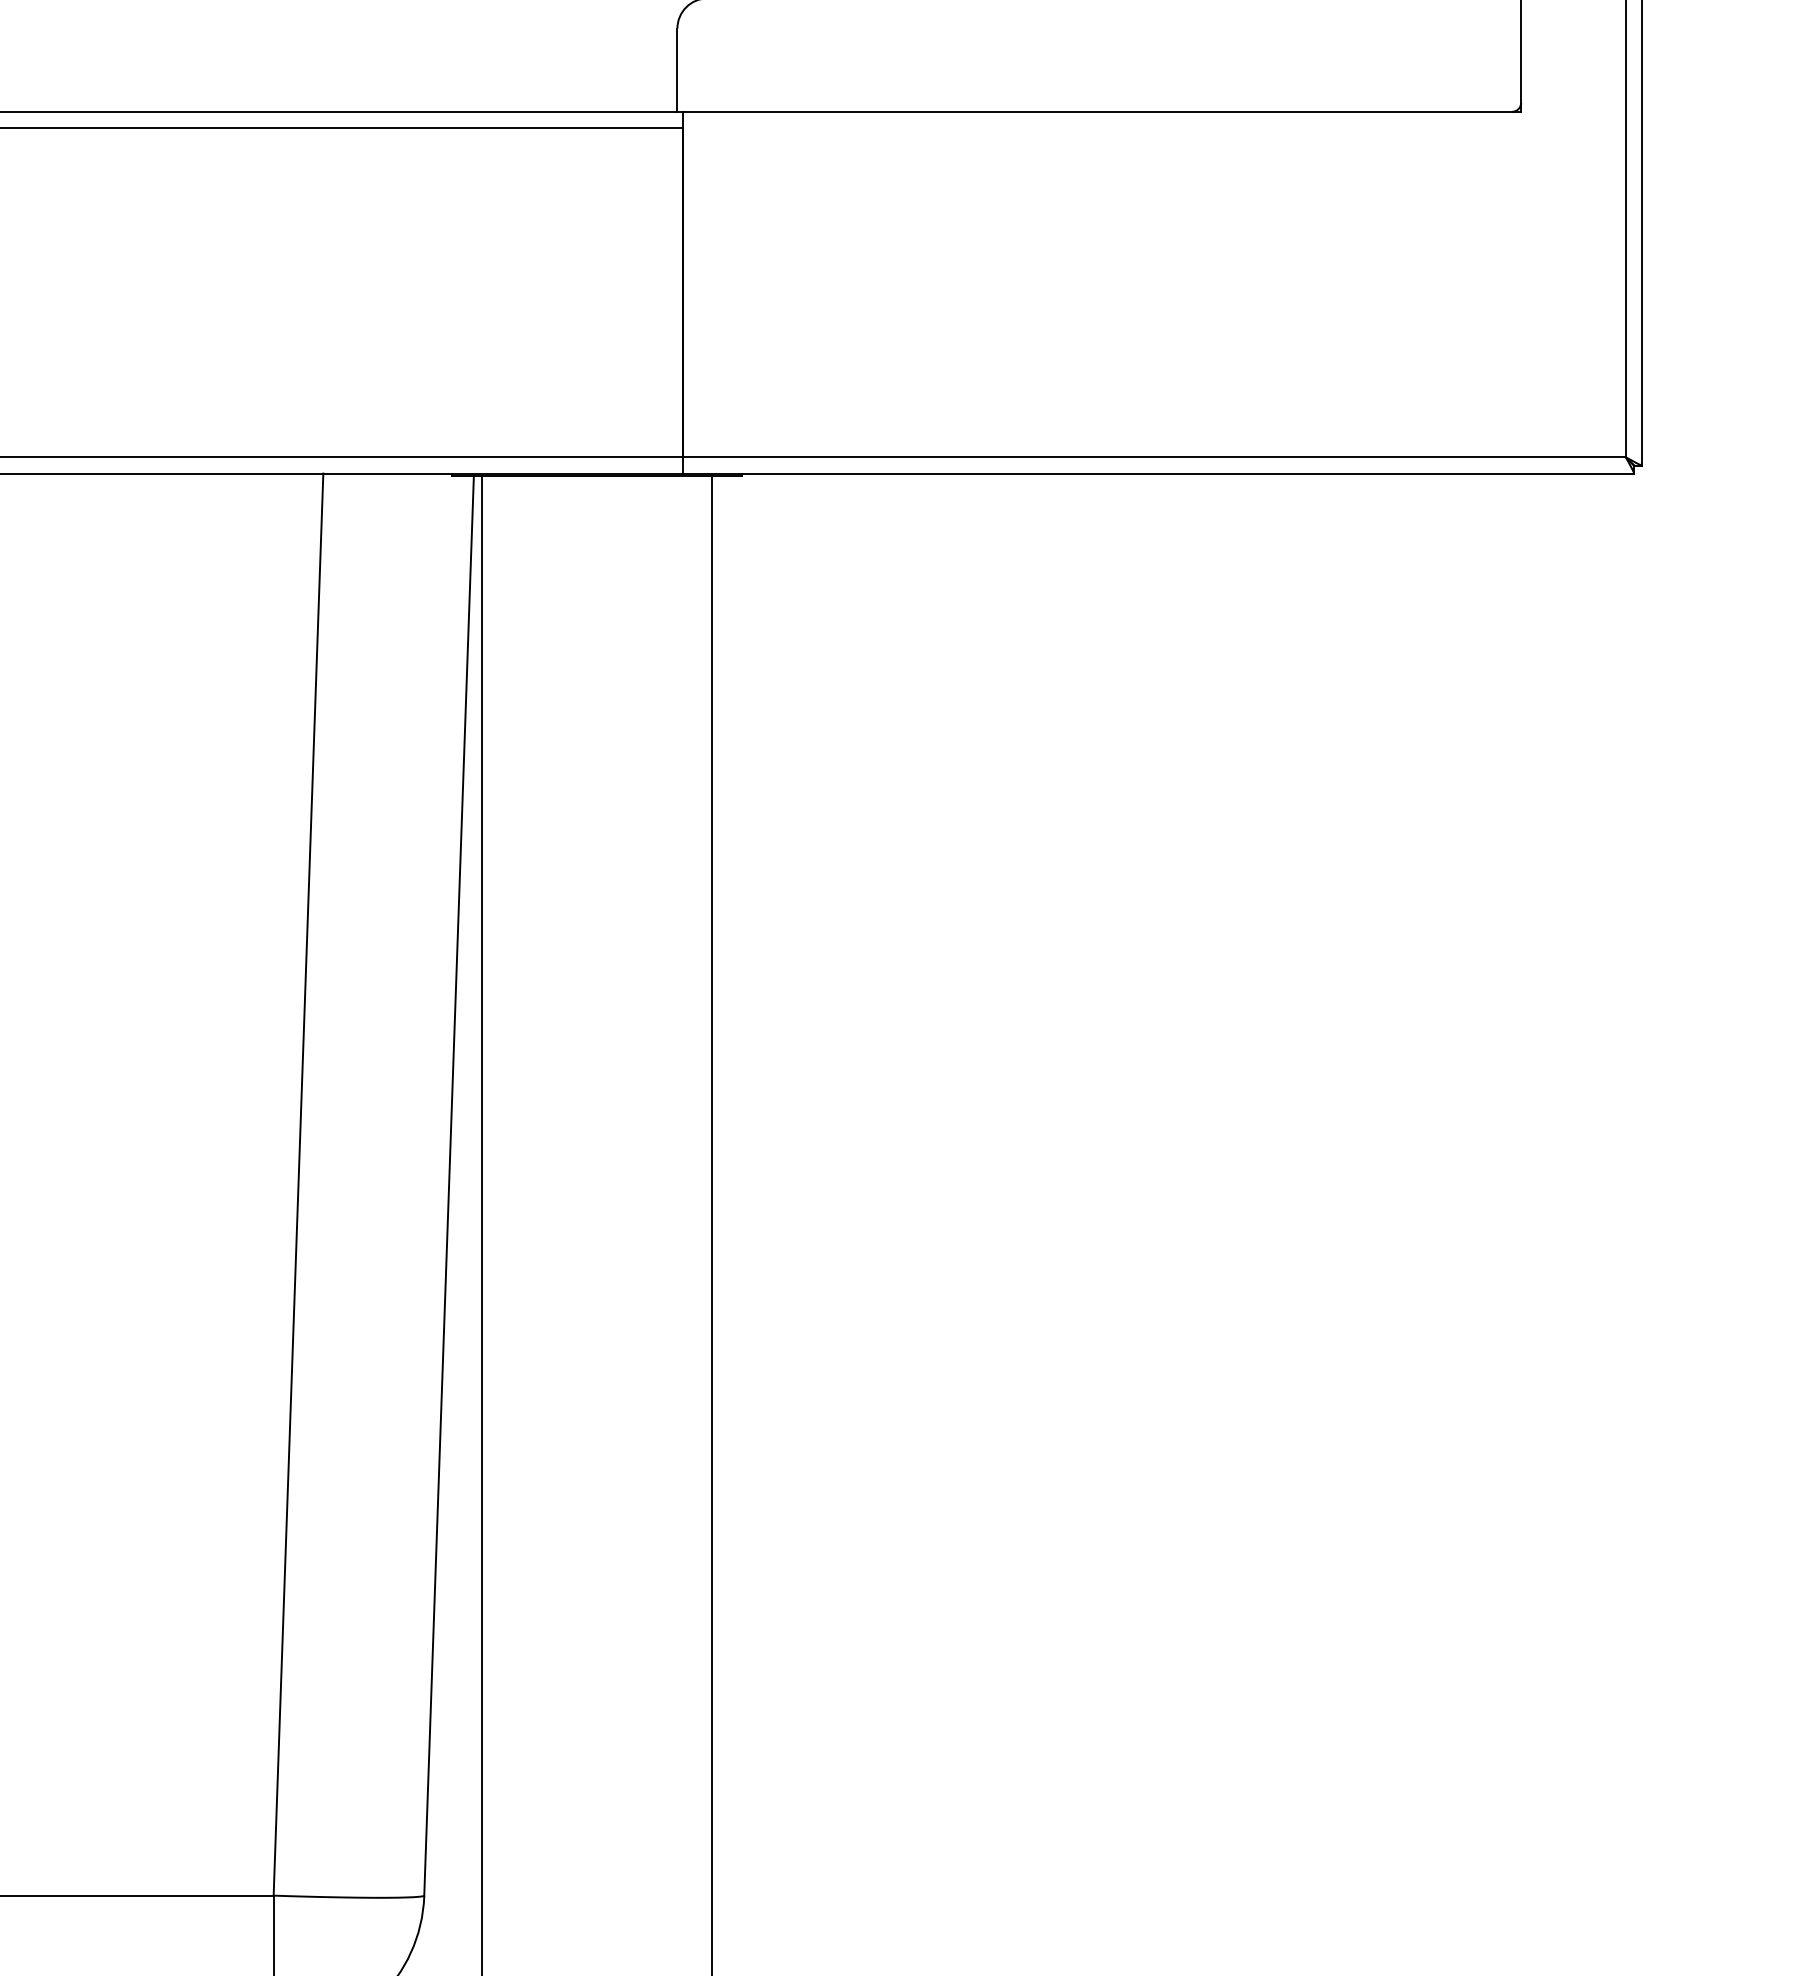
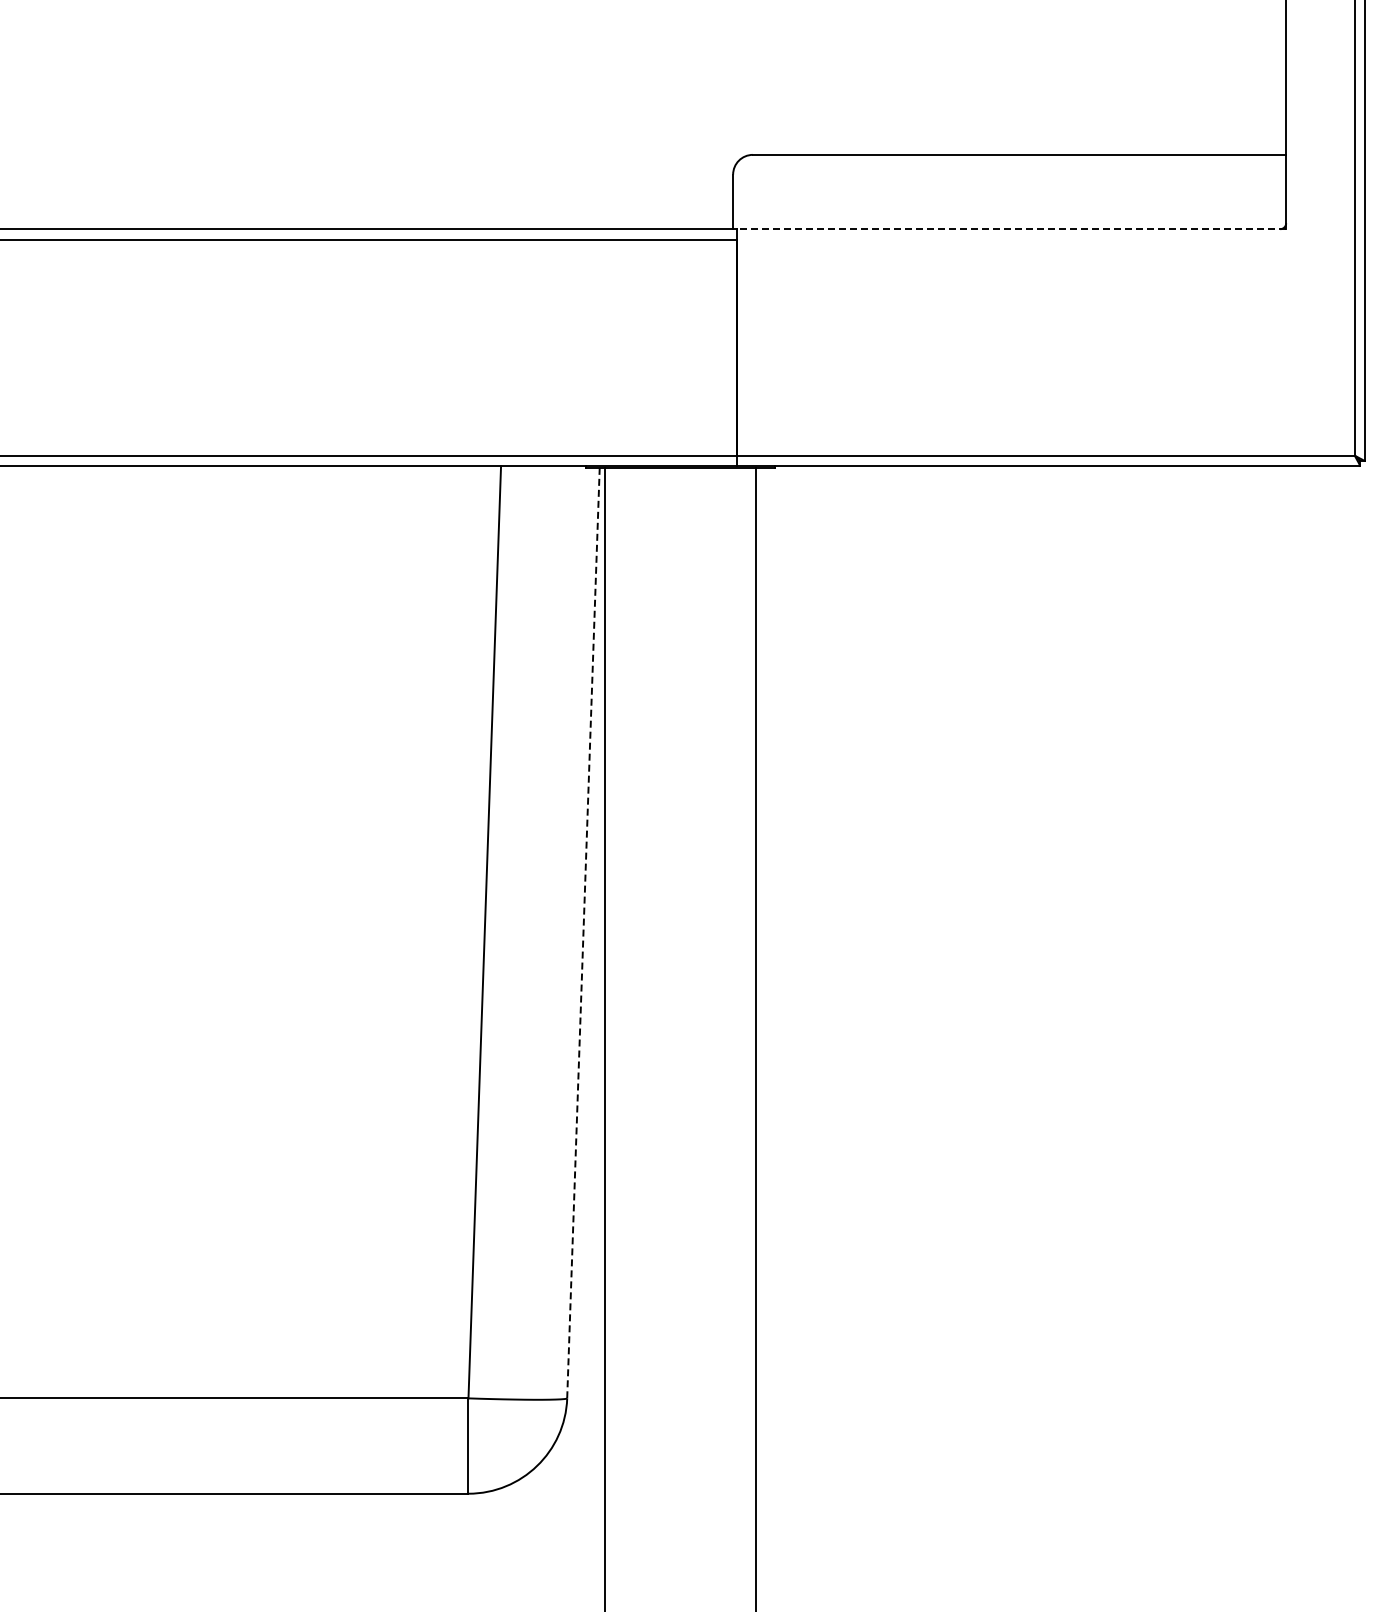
line: (1102, 112) -> (1011, 229), solid -> dashed
line: (449, 1186) -> (583, 933), solid -> dashed

